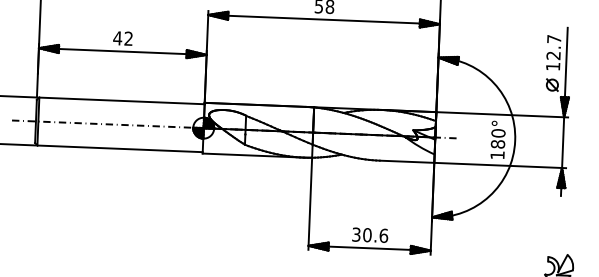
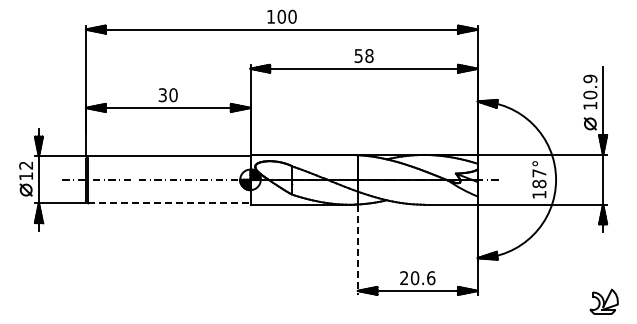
text: (122, 38) -> (167, 95), 42 -> 30
text: (554, 46) -> (590, 86), 12.7 -> 10.9
text: (498, 133) -> (539, 173), 180° -> 187°
line: (120, 149) -> (169, 203), solid -> dashed
line: (309, 204) -> (357, 250), solid -> dashed
text: (356, 235) -> (404, 278), 30.6 -> 20.6

